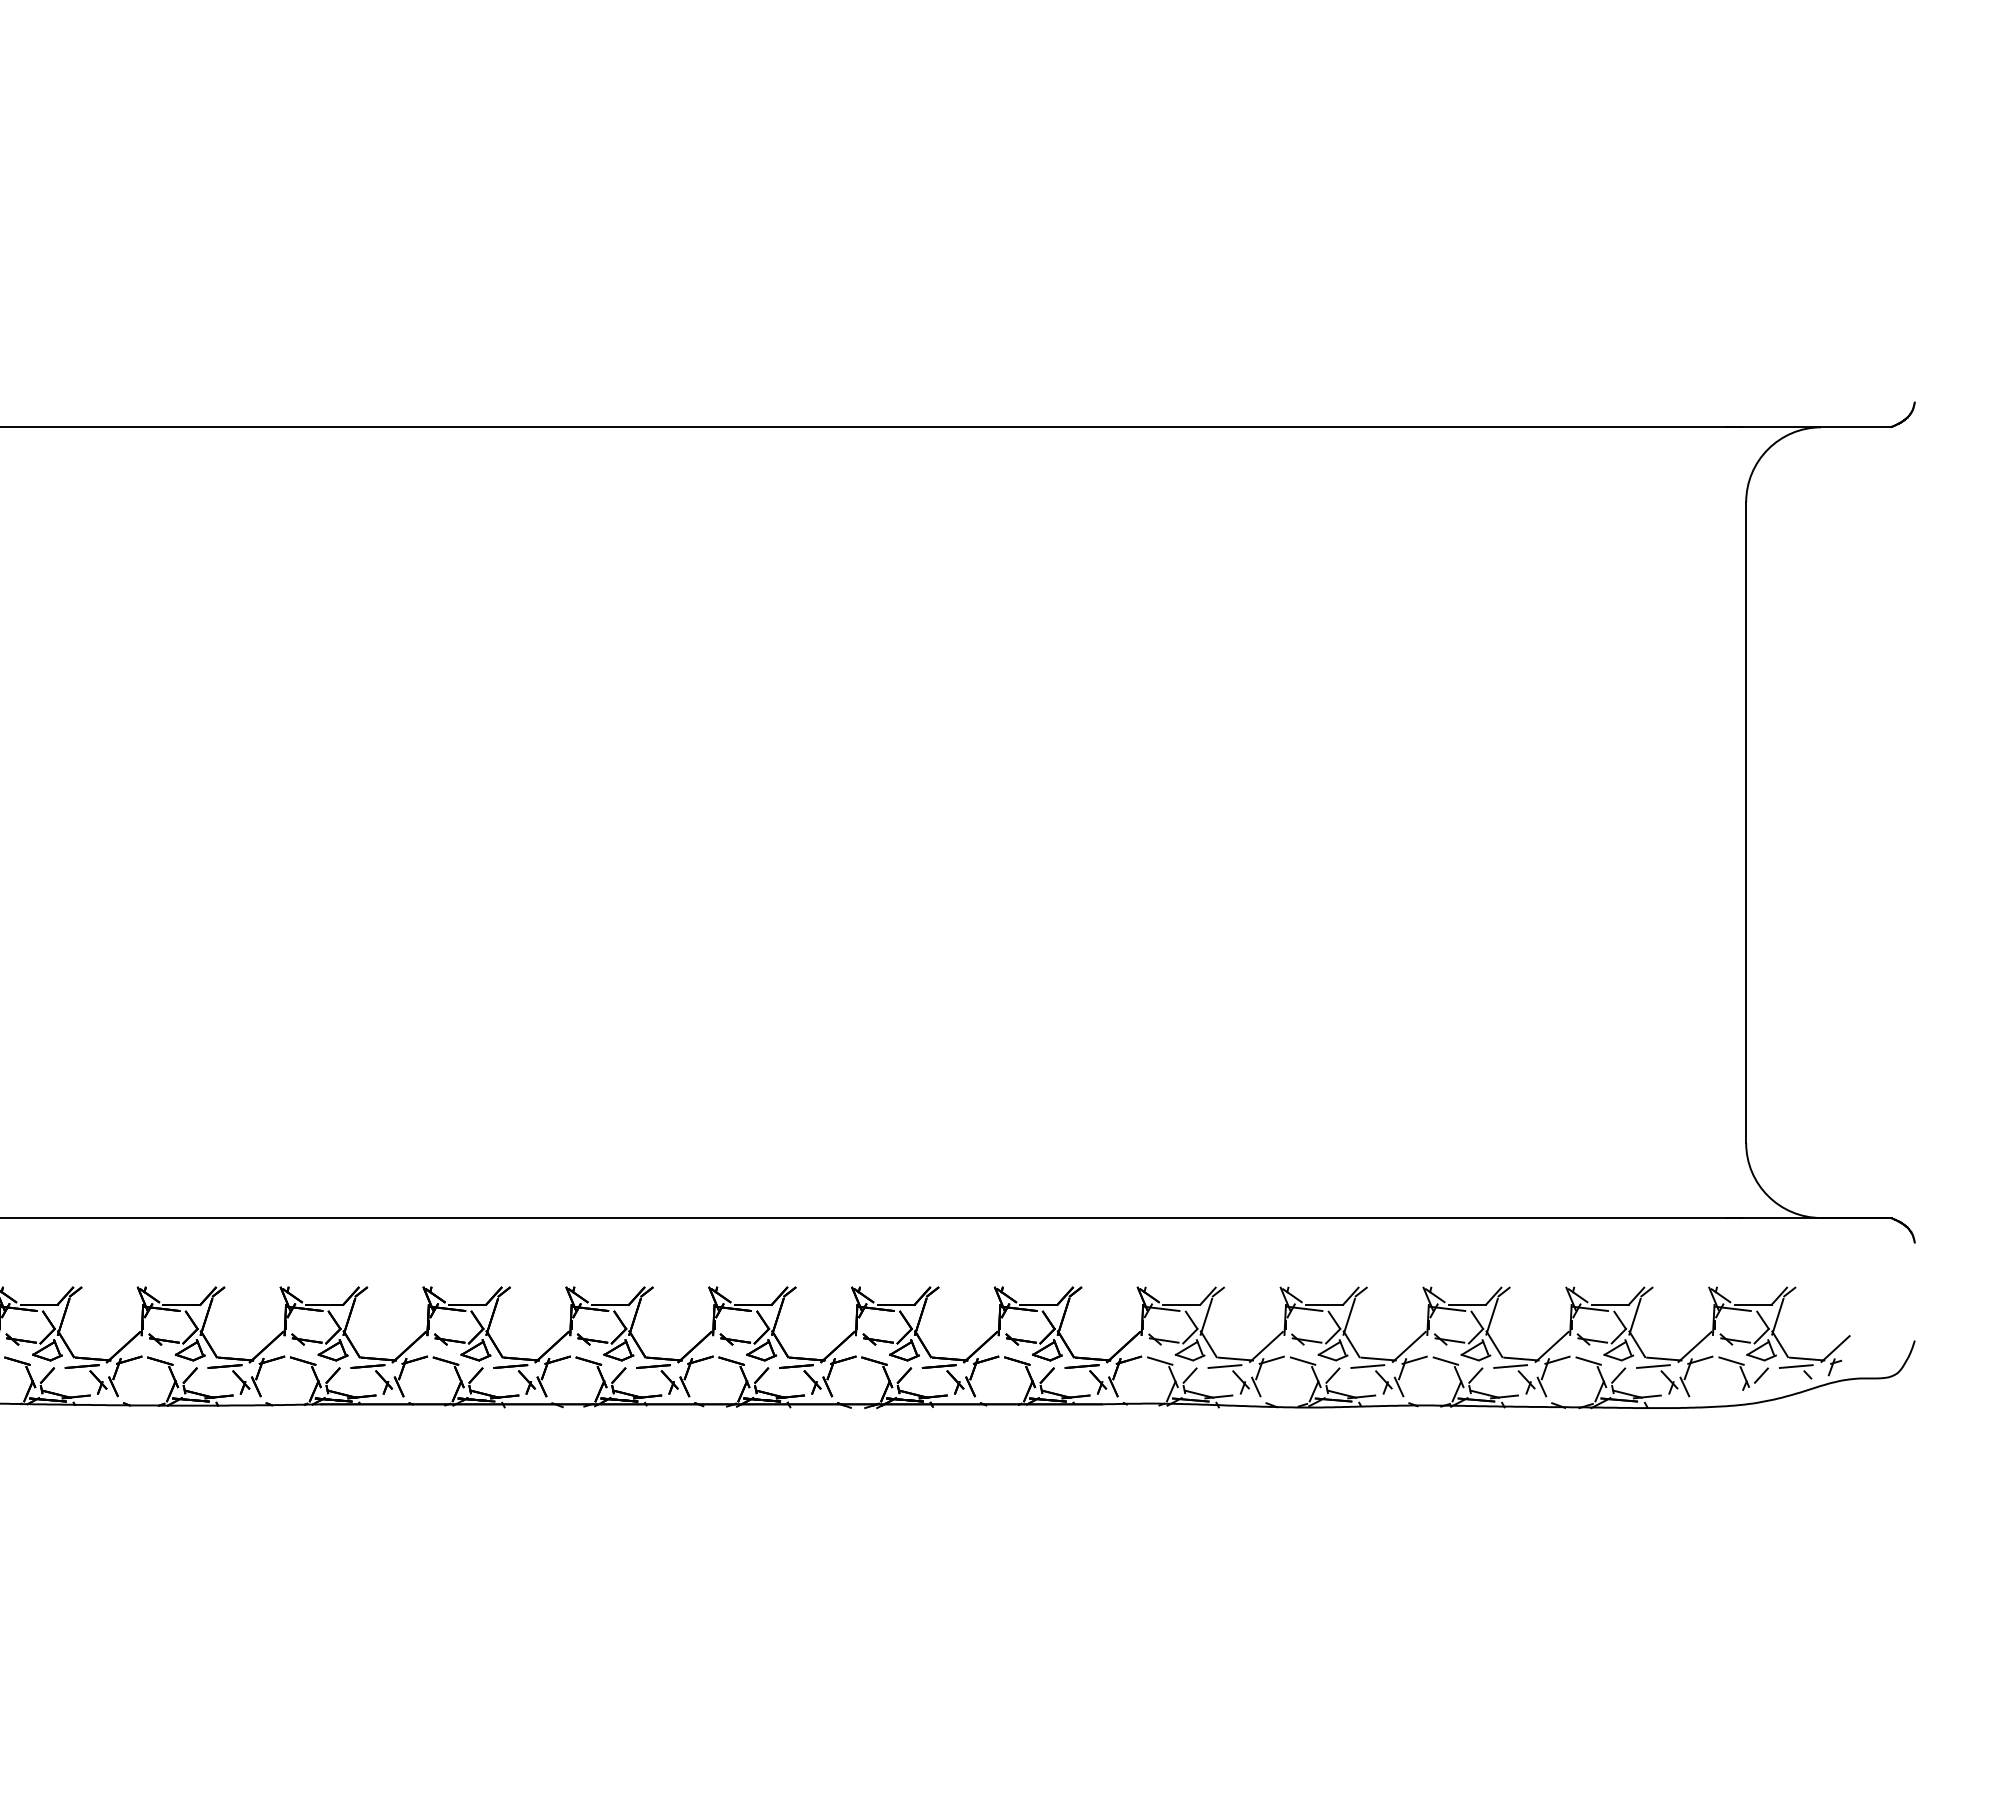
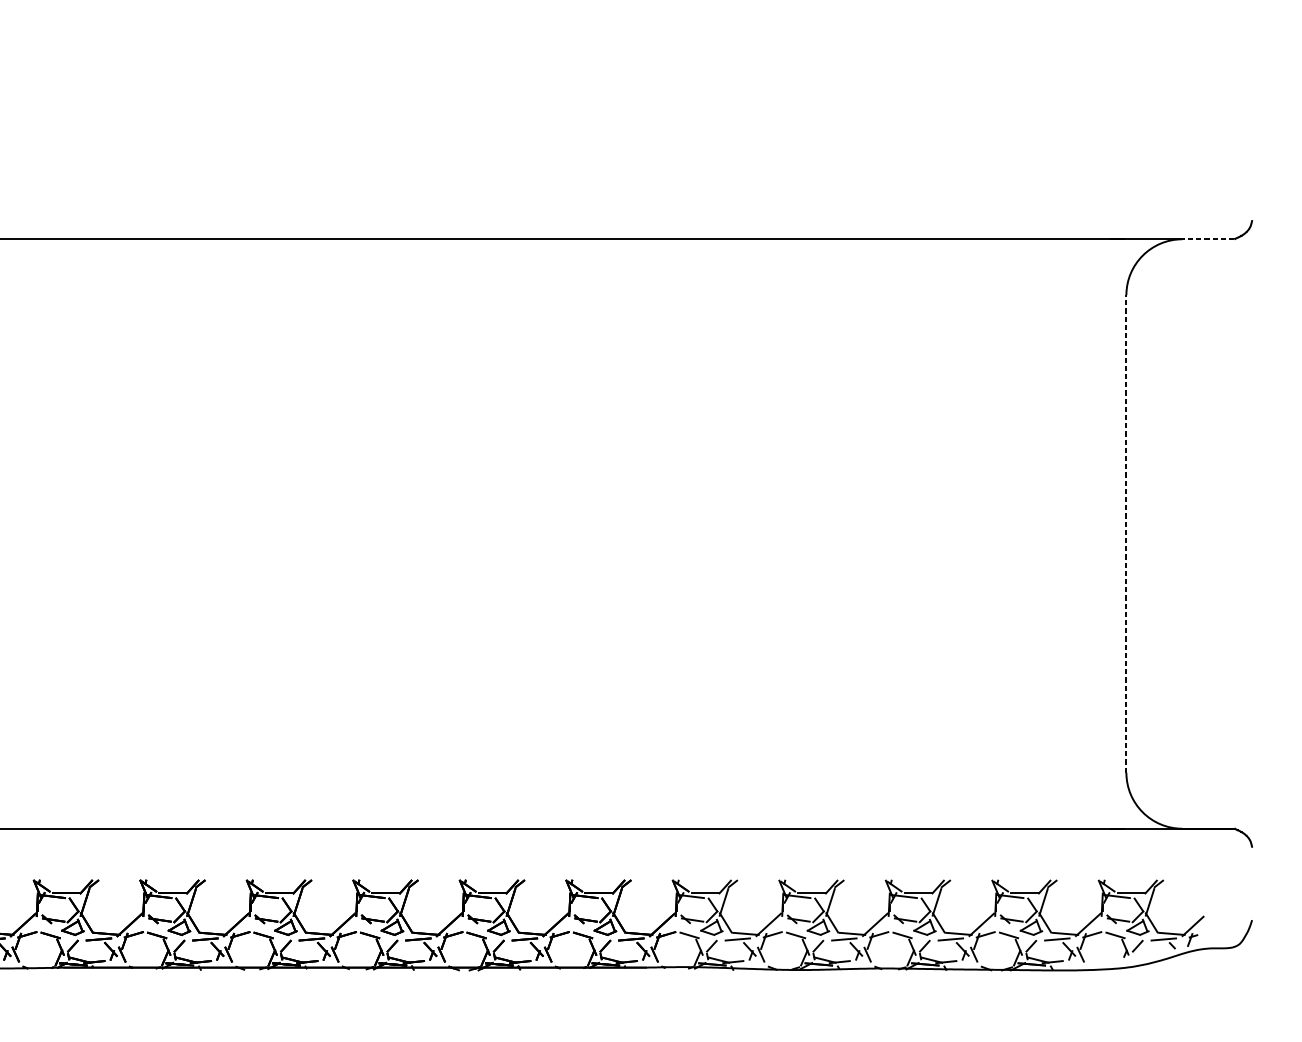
line: (1854, 427) -> (1207, 239), solid -> dashed
line: (1746, 822) -> (1126, 533), solid -> dashed

